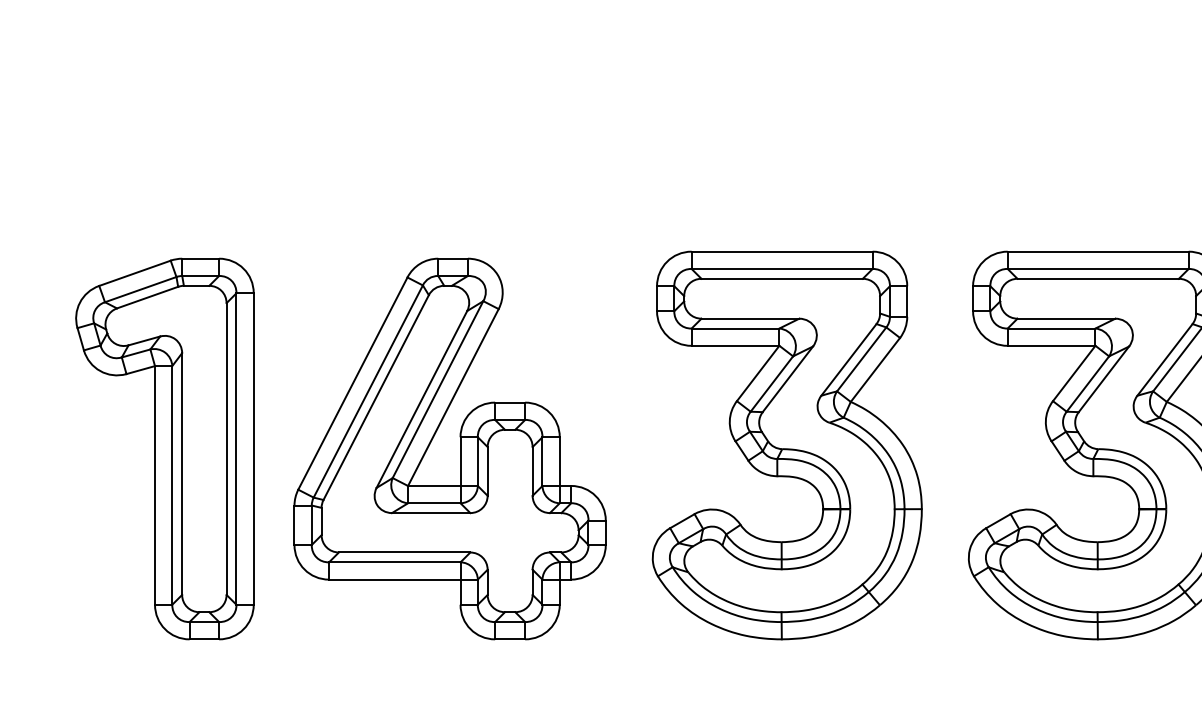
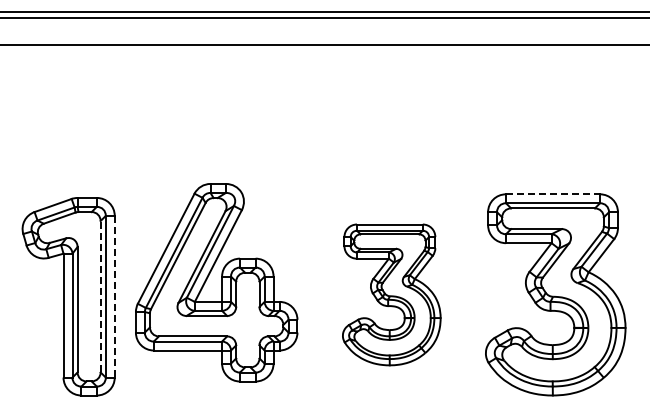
line: (1099, 252) -> (553, 194), solid -> dashed
part: (786, 444) -> (391, 294), size x0.7
line: (226, 448) -> (100, 296), solid -> dashed
line: (253, 448) -> (114, 296), solid -> dashed
part: (449, 448) -> (216, 282), moved

